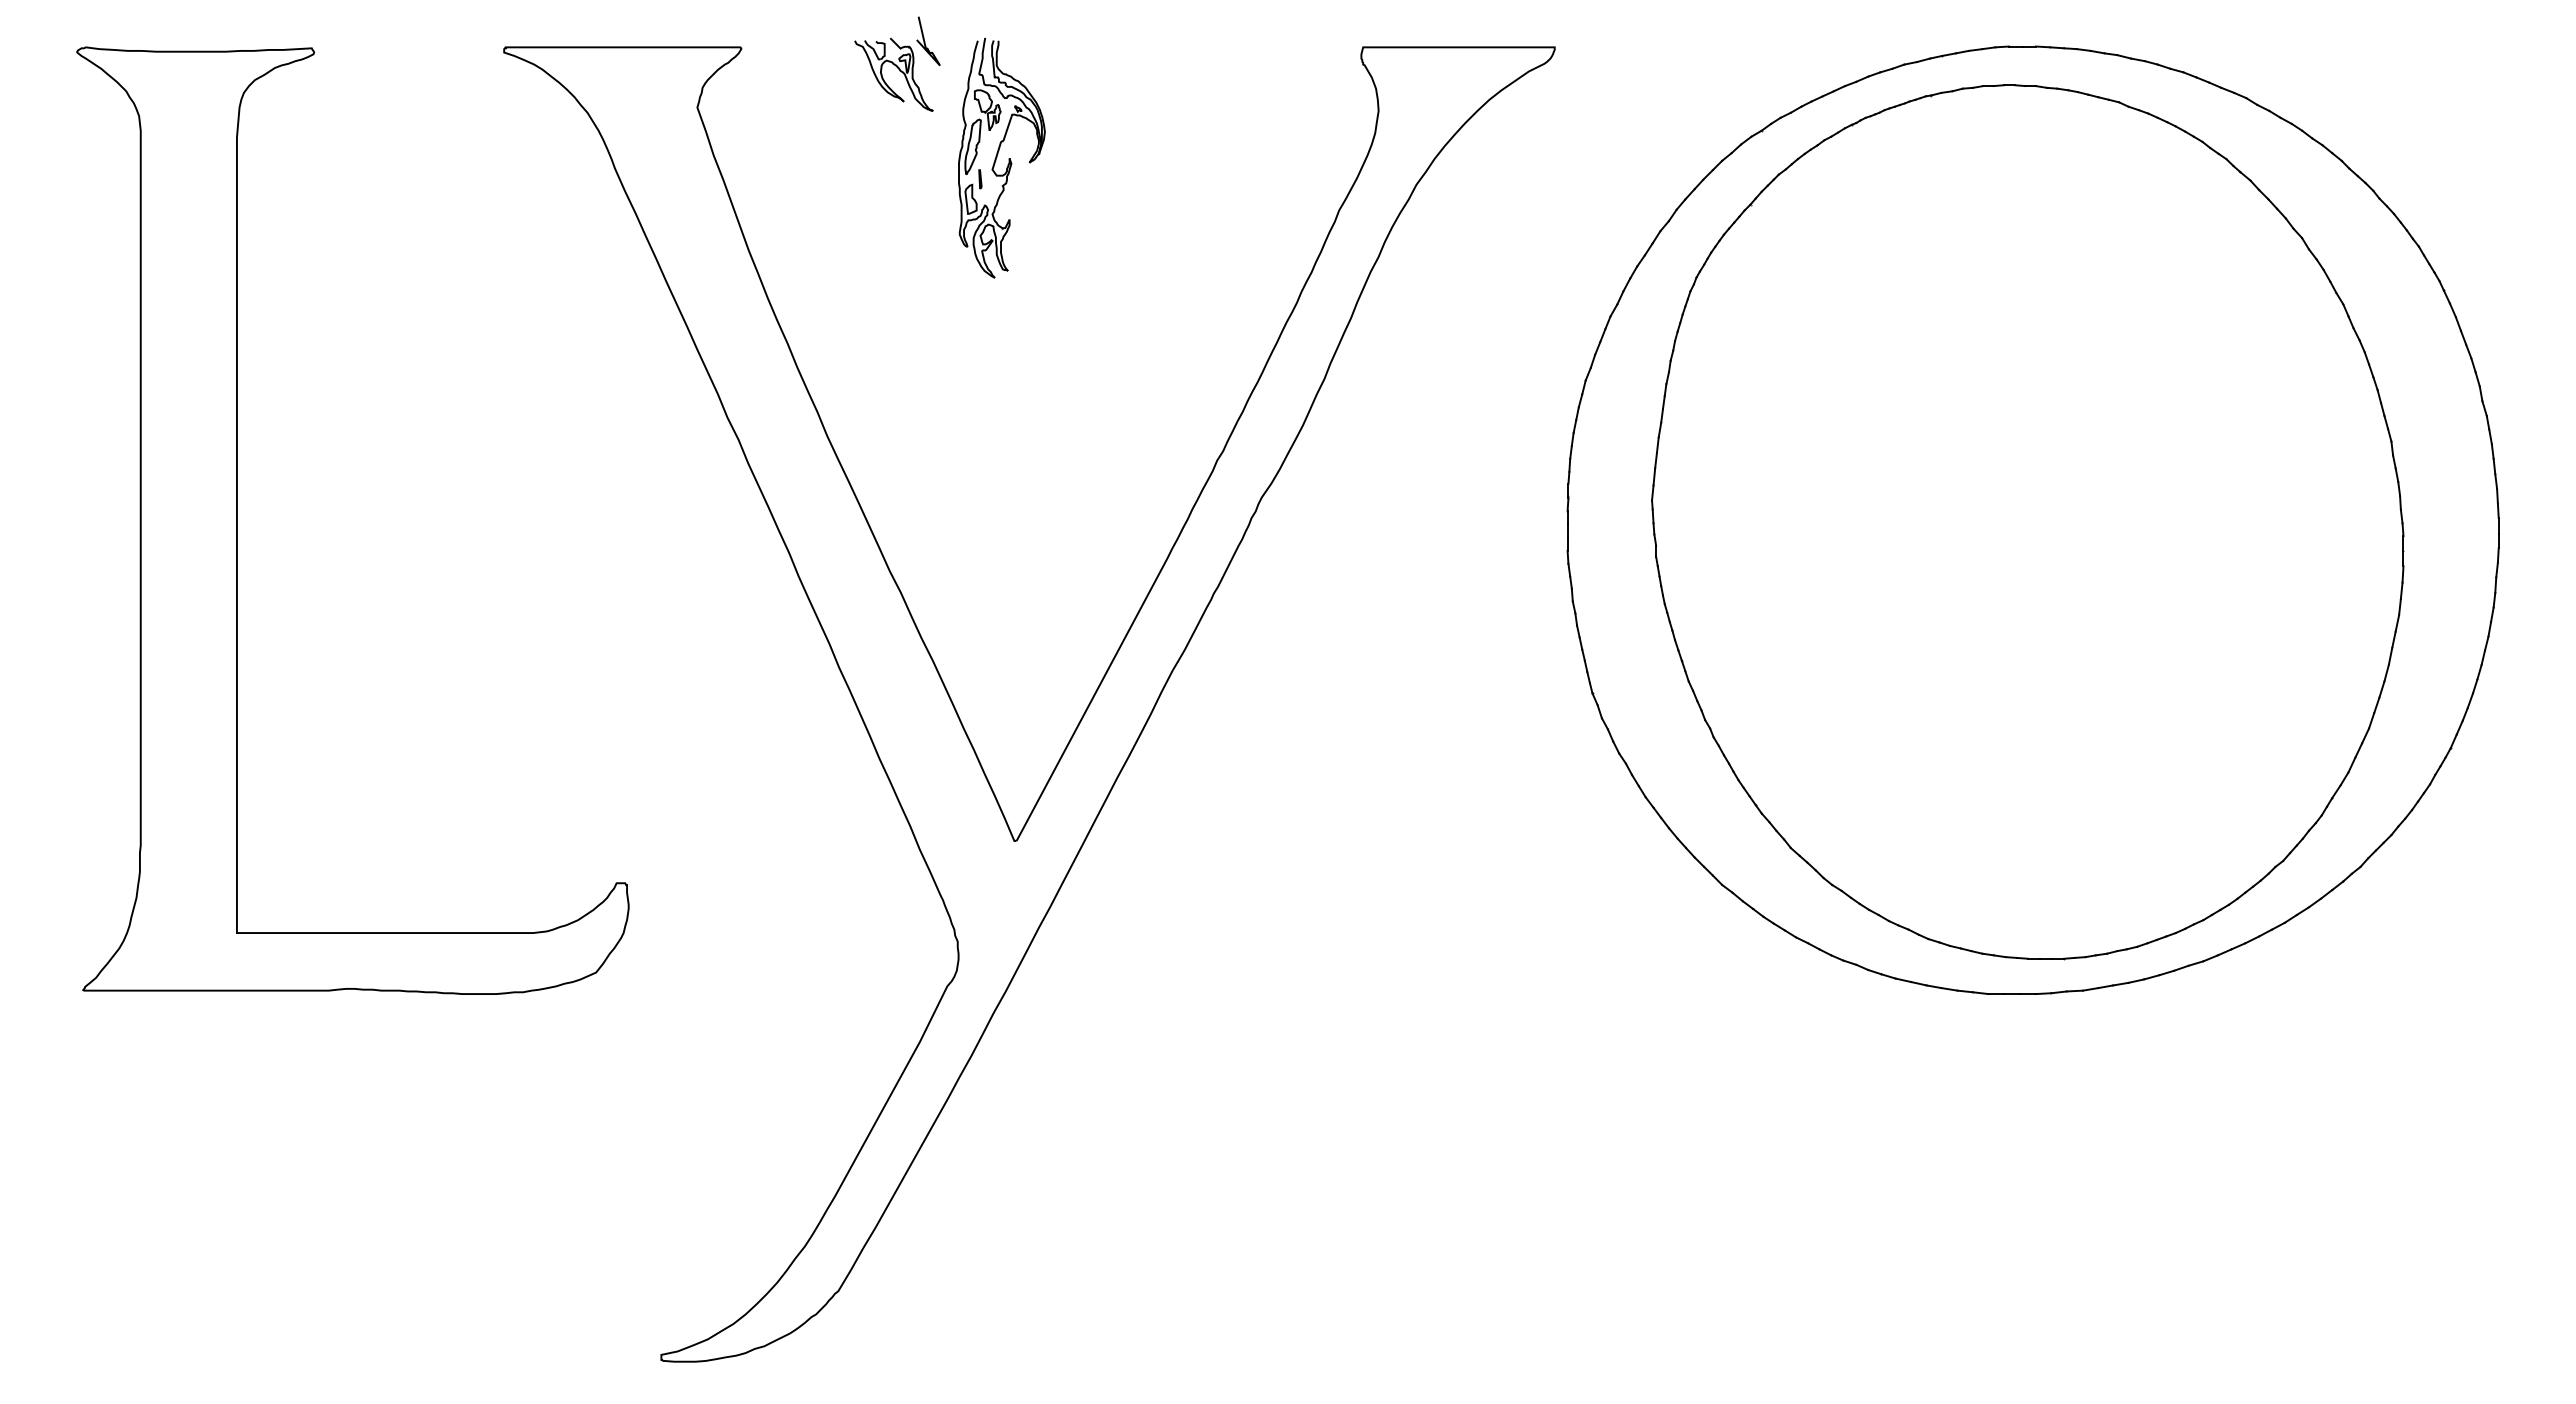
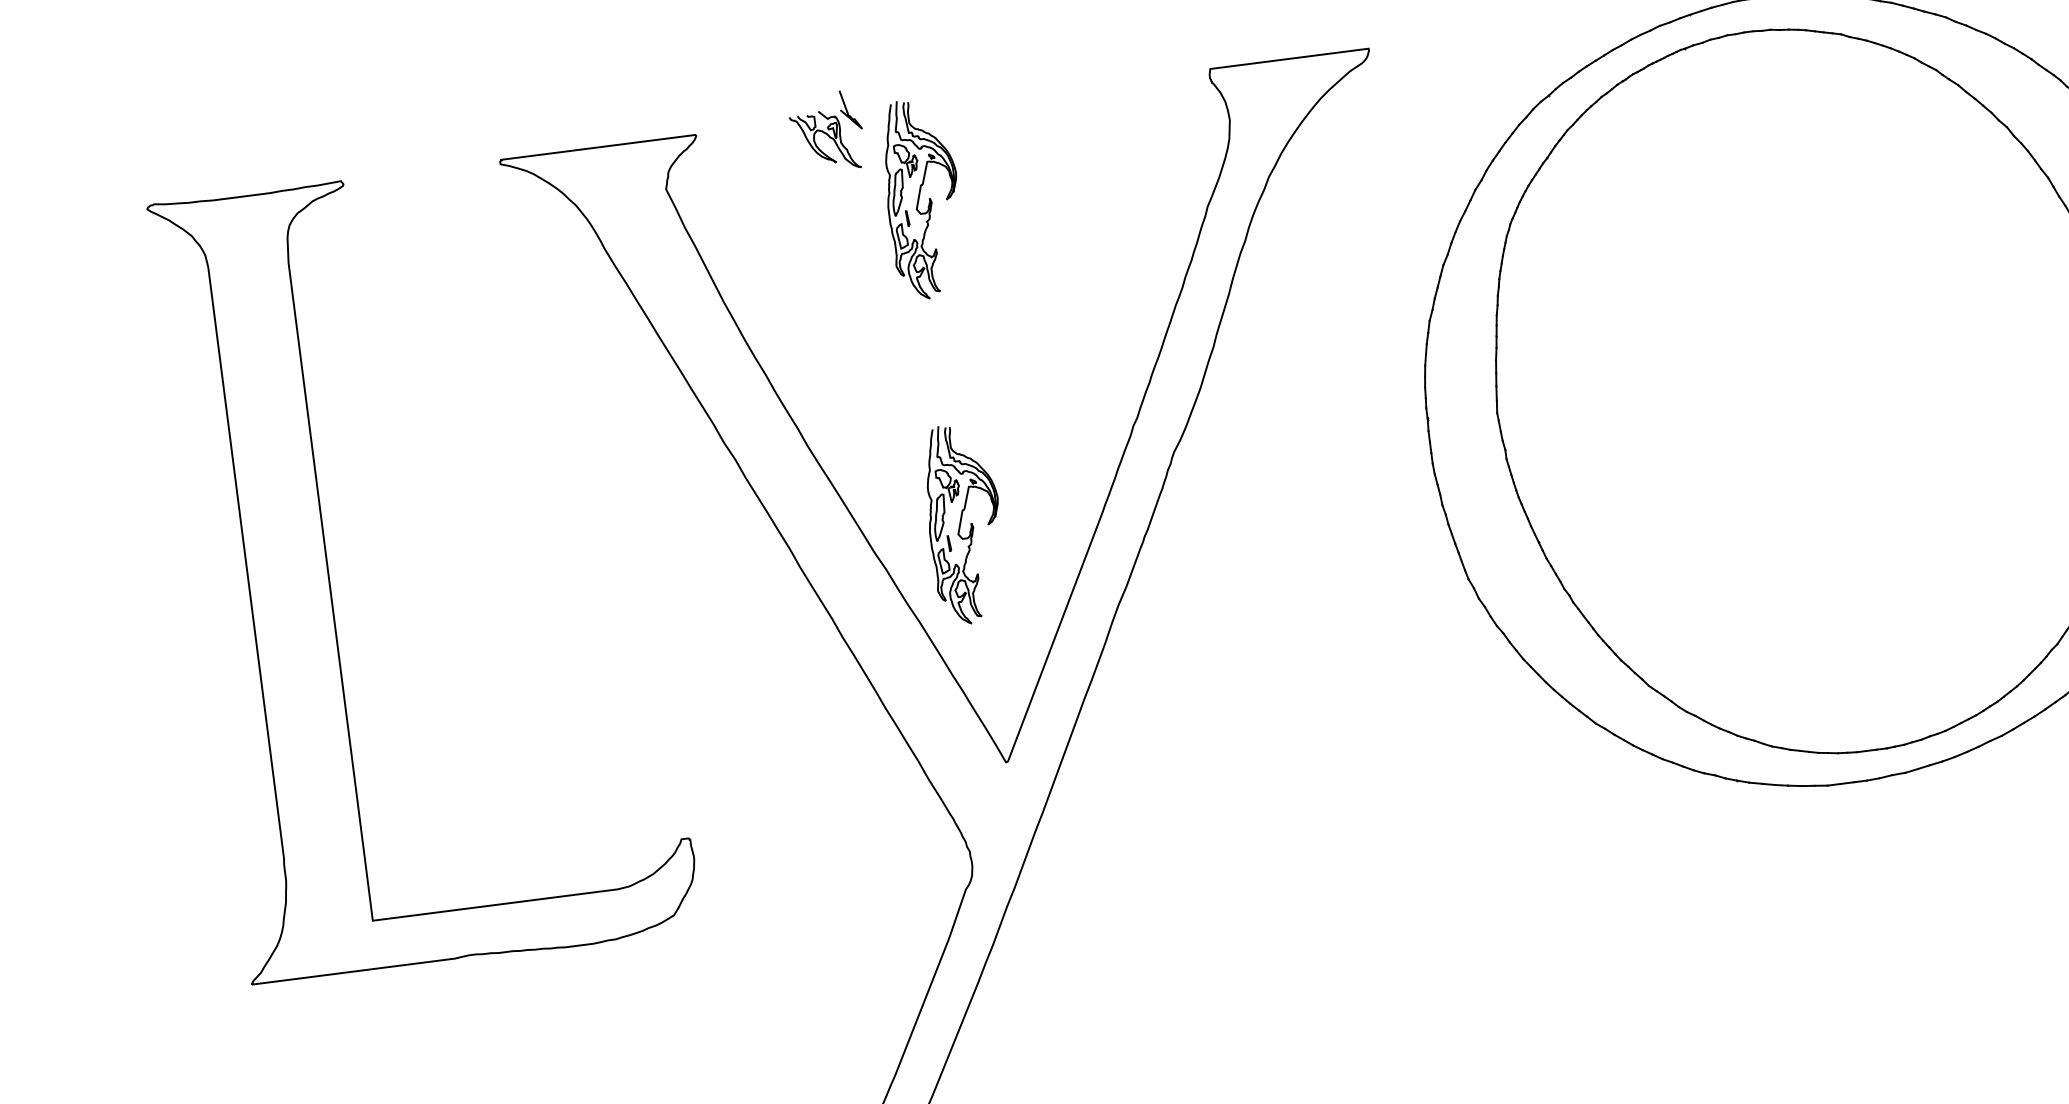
part: (1001, 550) -> (964, 523), added

